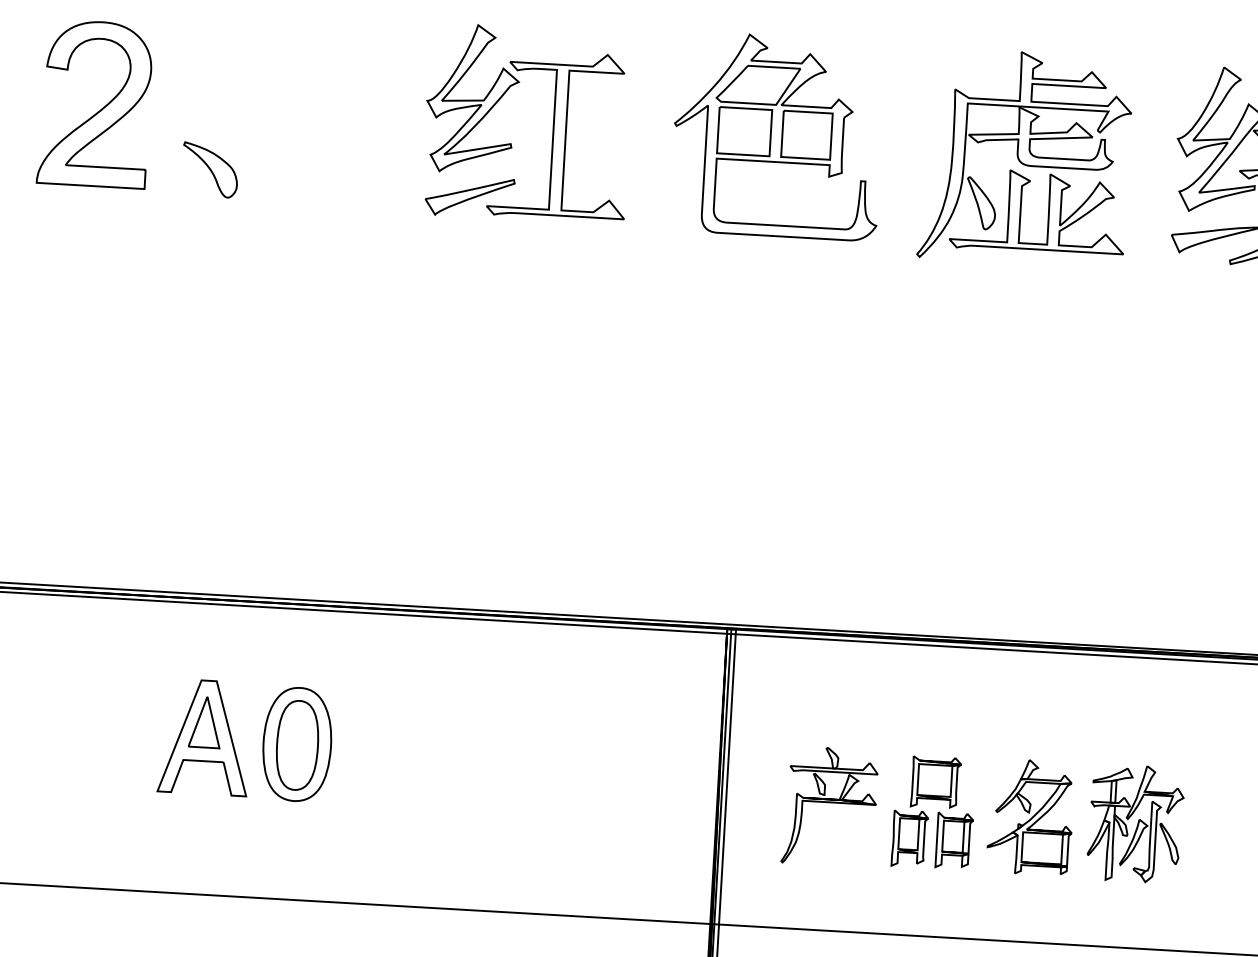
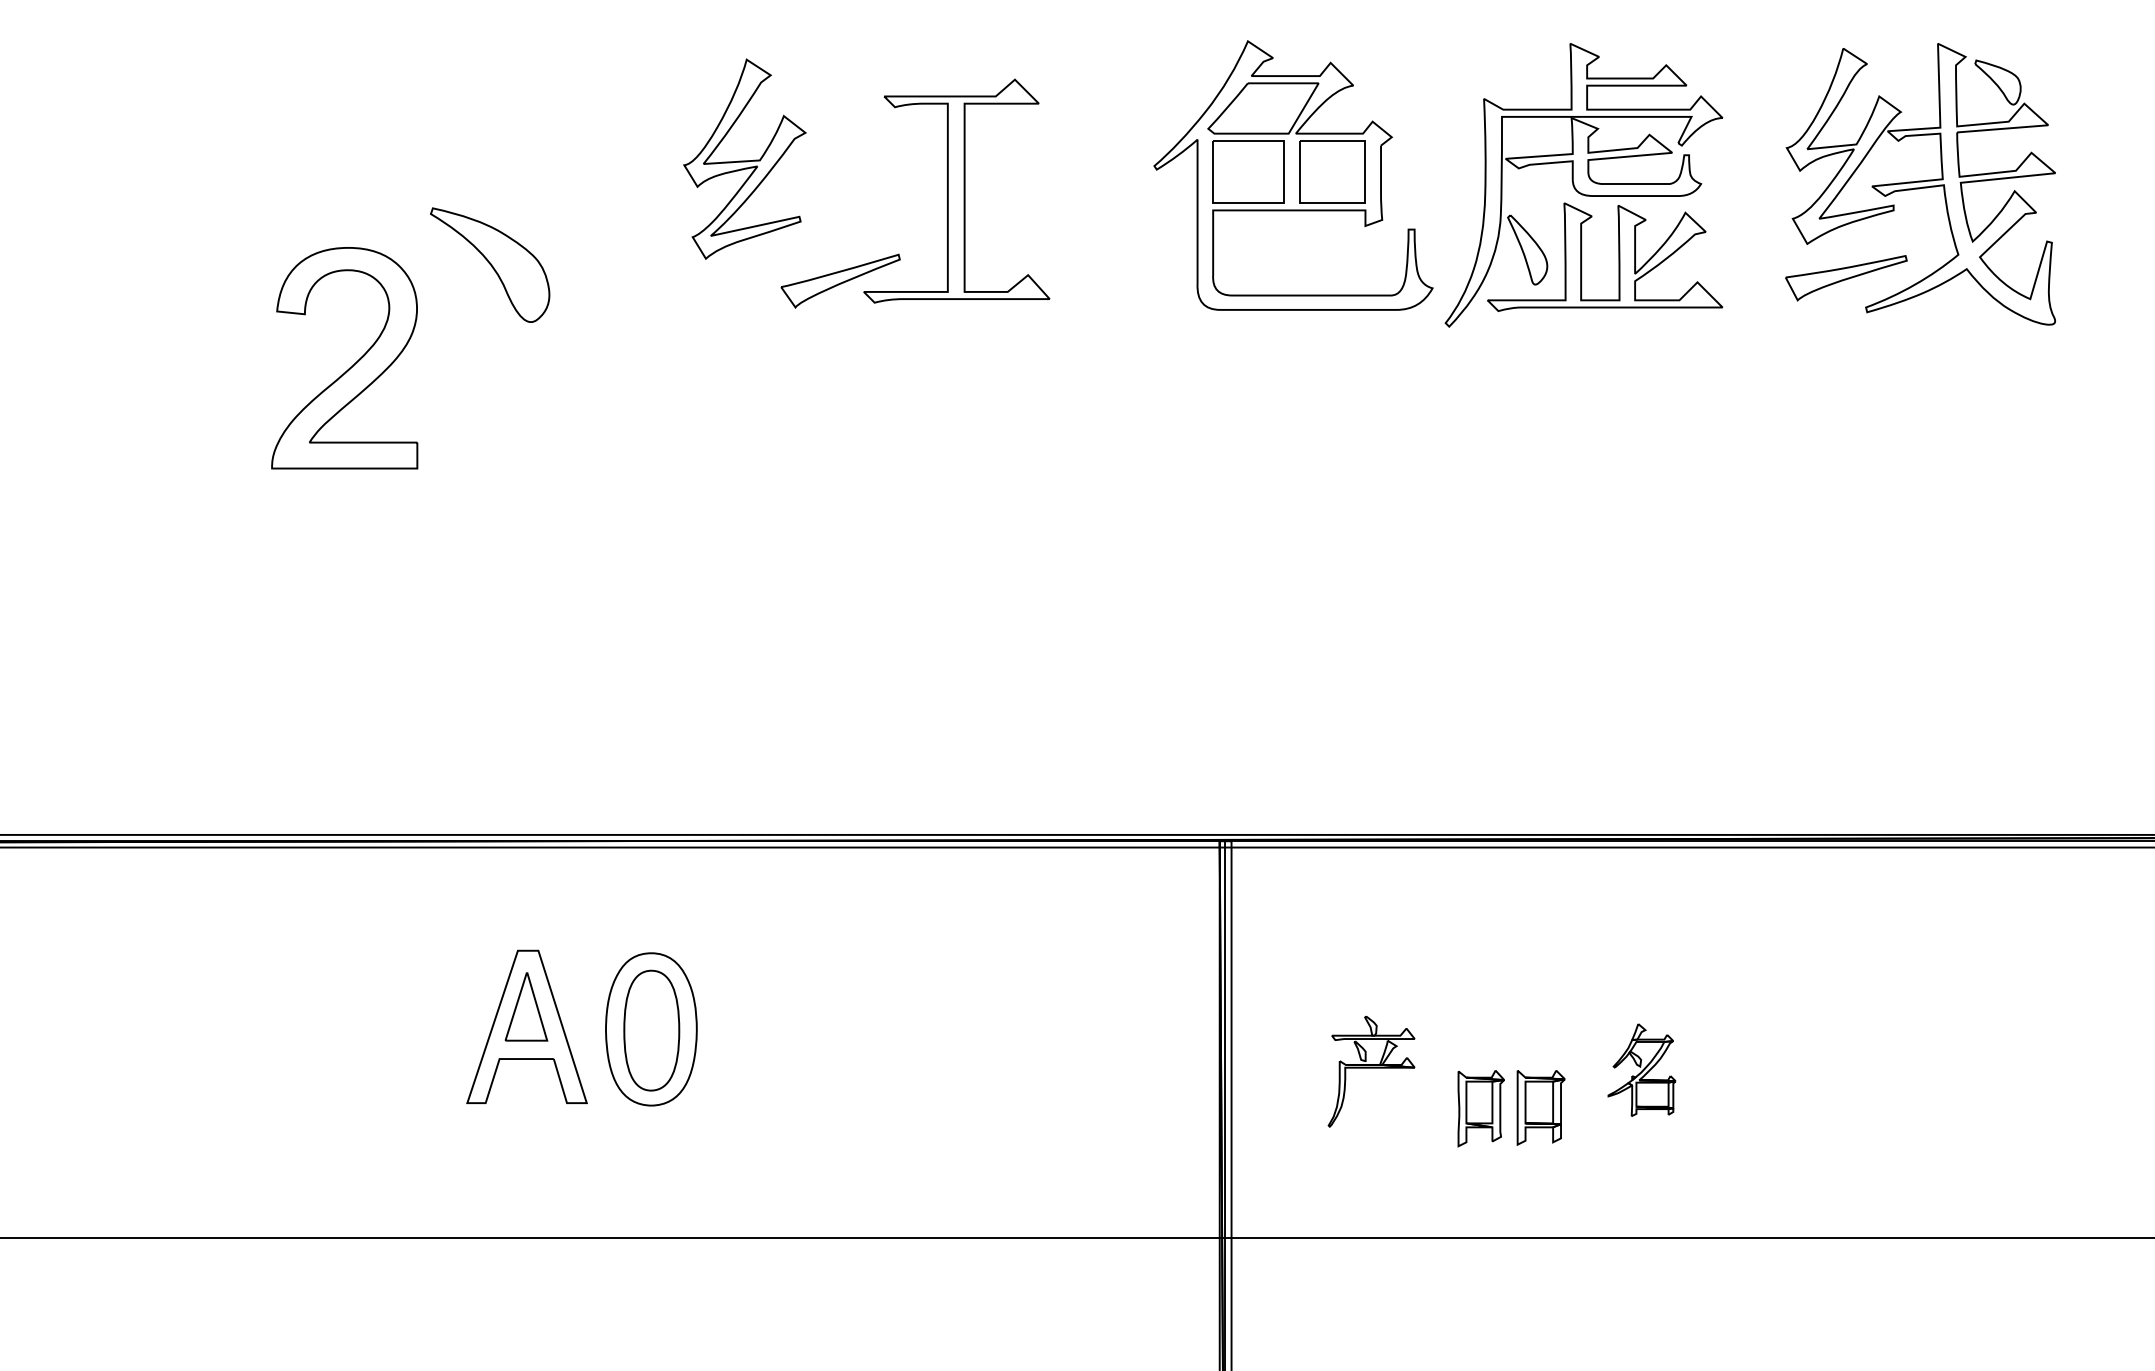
part: (472, 98) -> (744, 158), moved
part: (99, 110) -> (350, 366), moved
part: (777, 136) -> (1293, 175), moved
part: (209, 169) -> (489, 264), size x1.6
part: (935, 782) -> (1511, 1031), removed
part: (830, 806) -> (1371, 1071), size x0.7
part: (1030, 816) -> (1641, 1069), size x0.6
part: (1135, 823) -> (1783, 1070), removed

